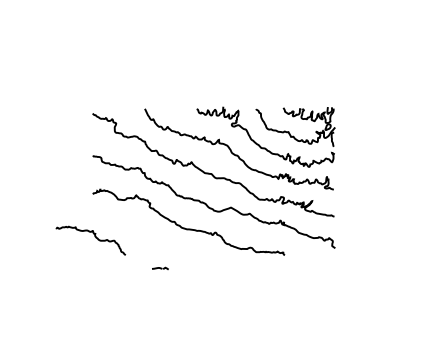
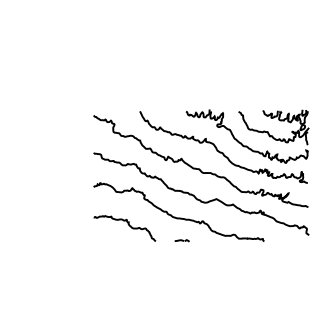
curve: (95, 238) -> (128, 226), moved
part: (160, 268) -> (182, 240), moved

